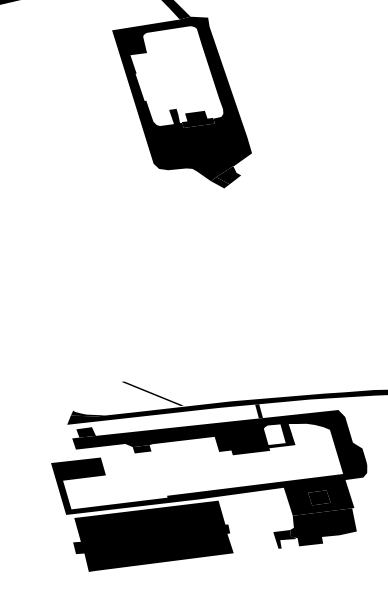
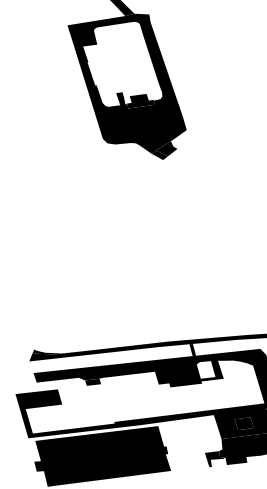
fill: (152, 393) -> (101, 334), removed
fill: (86, 432) -> (45, 368), removed

